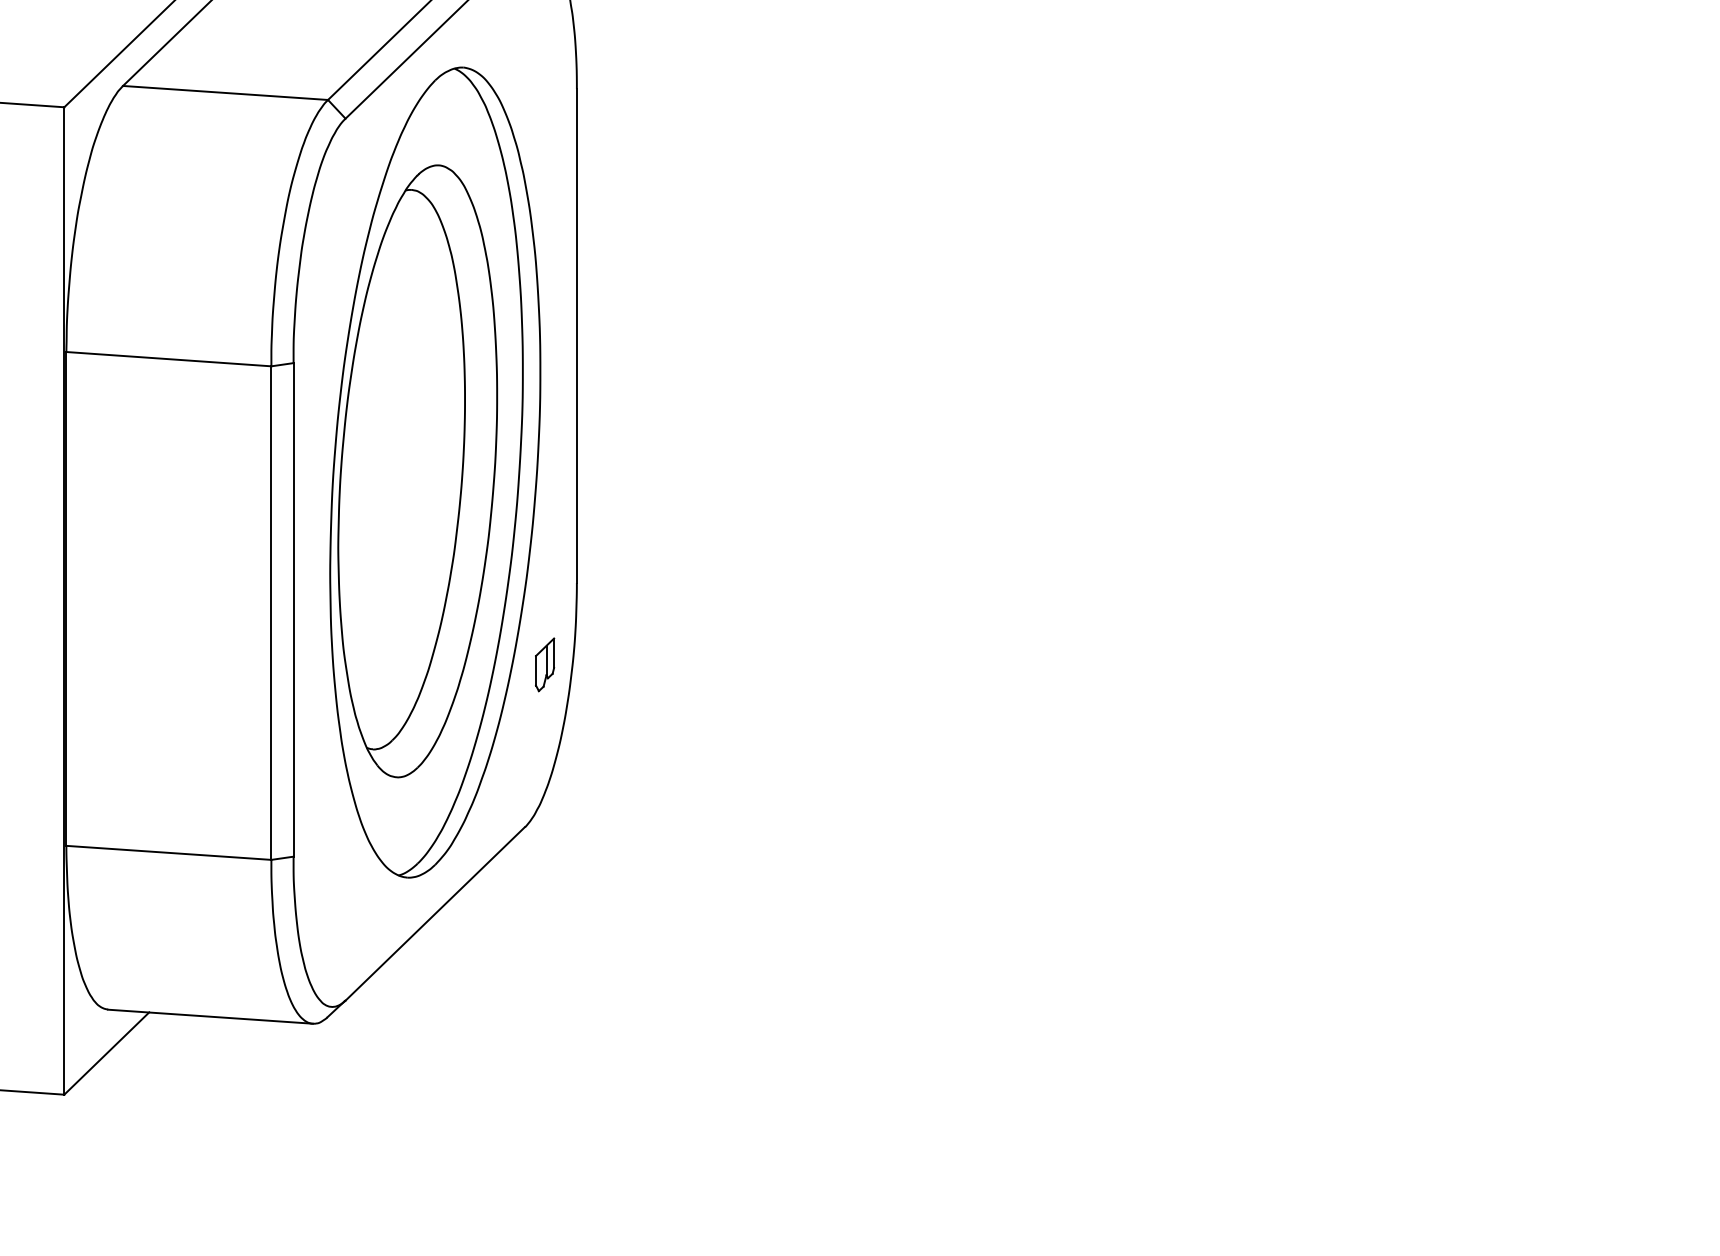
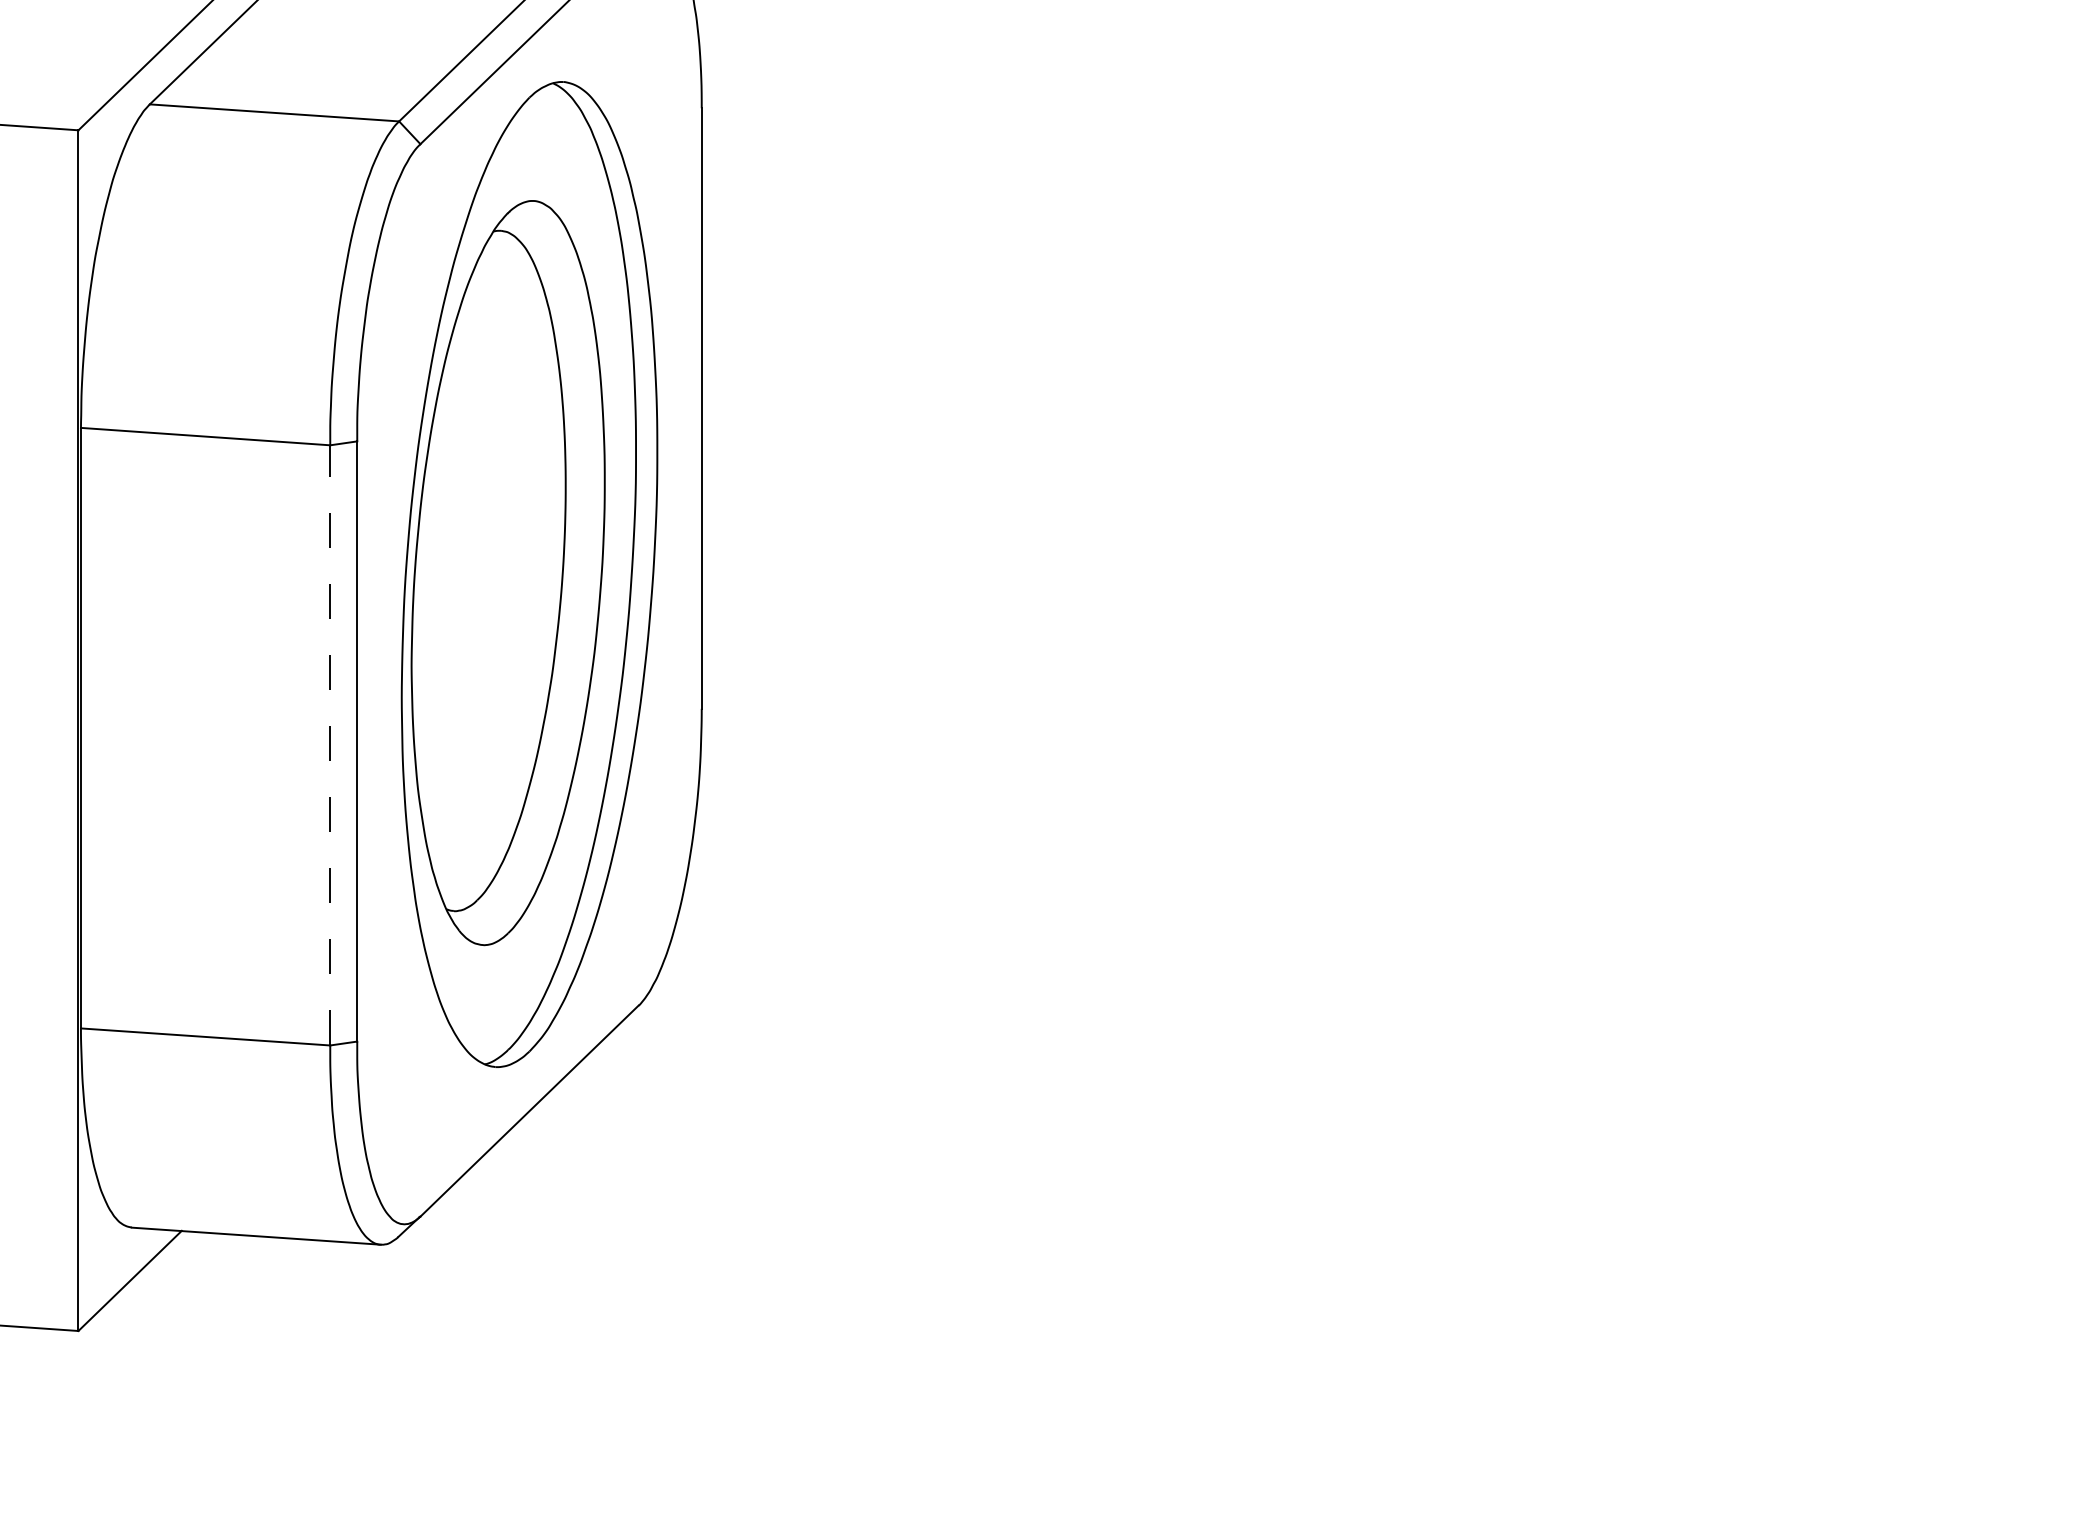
line: (271, 613) -> (330, 745), solid -> dashed
part: (545, 664) -> (663, 807), removed

